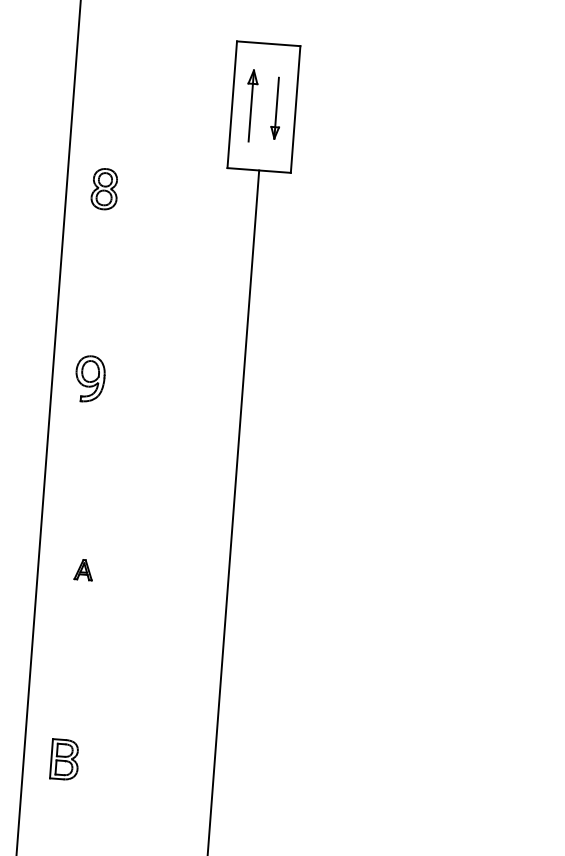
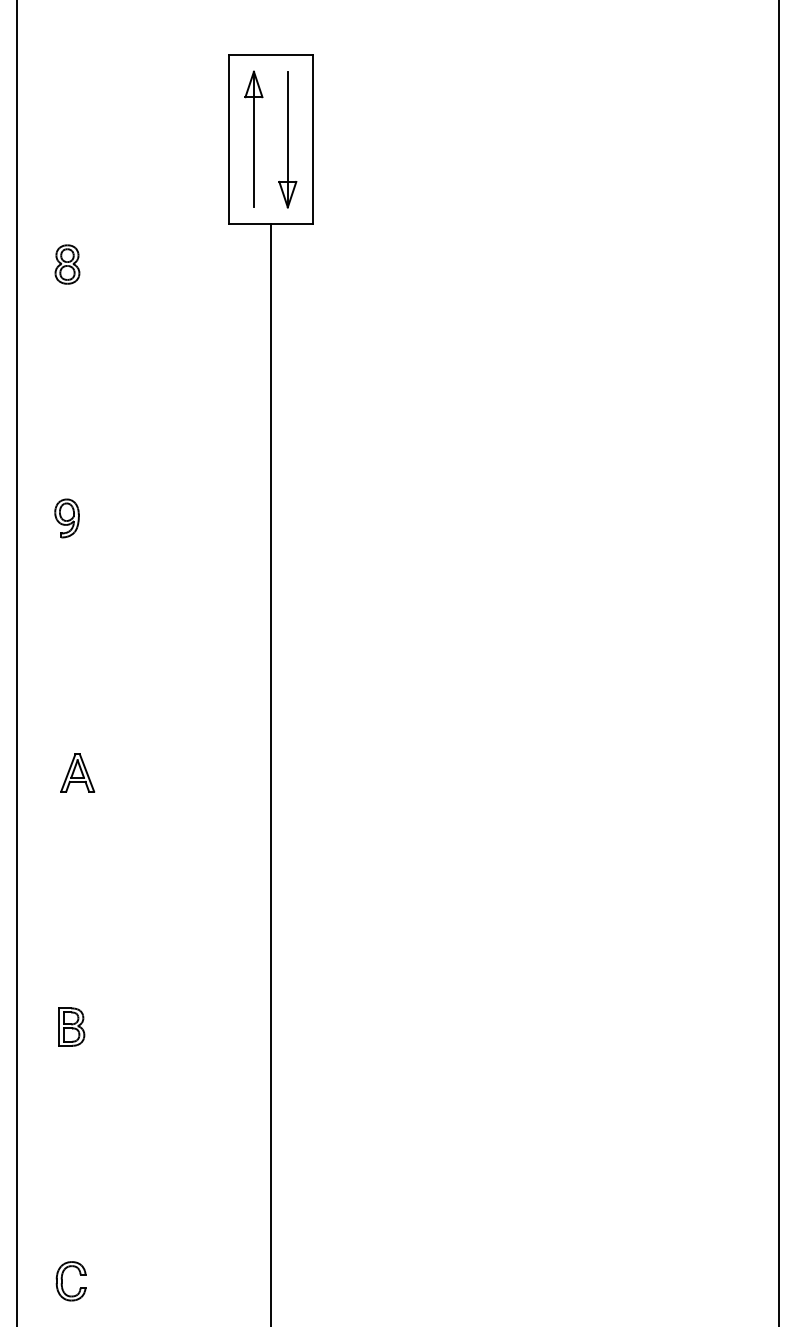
part: (250, 105) -> (253, 138), size x1.43
part: (276, 108) -> (287, 139), size x1.67
part: (104, 189) -> (67, 264), size x0.71
part: (89, 379) -> (66, 518), size x0.62
part: (83, 569) -> (77, 772), size x1.43
part: (64, 759) -> (71, 1026), size x0.71

